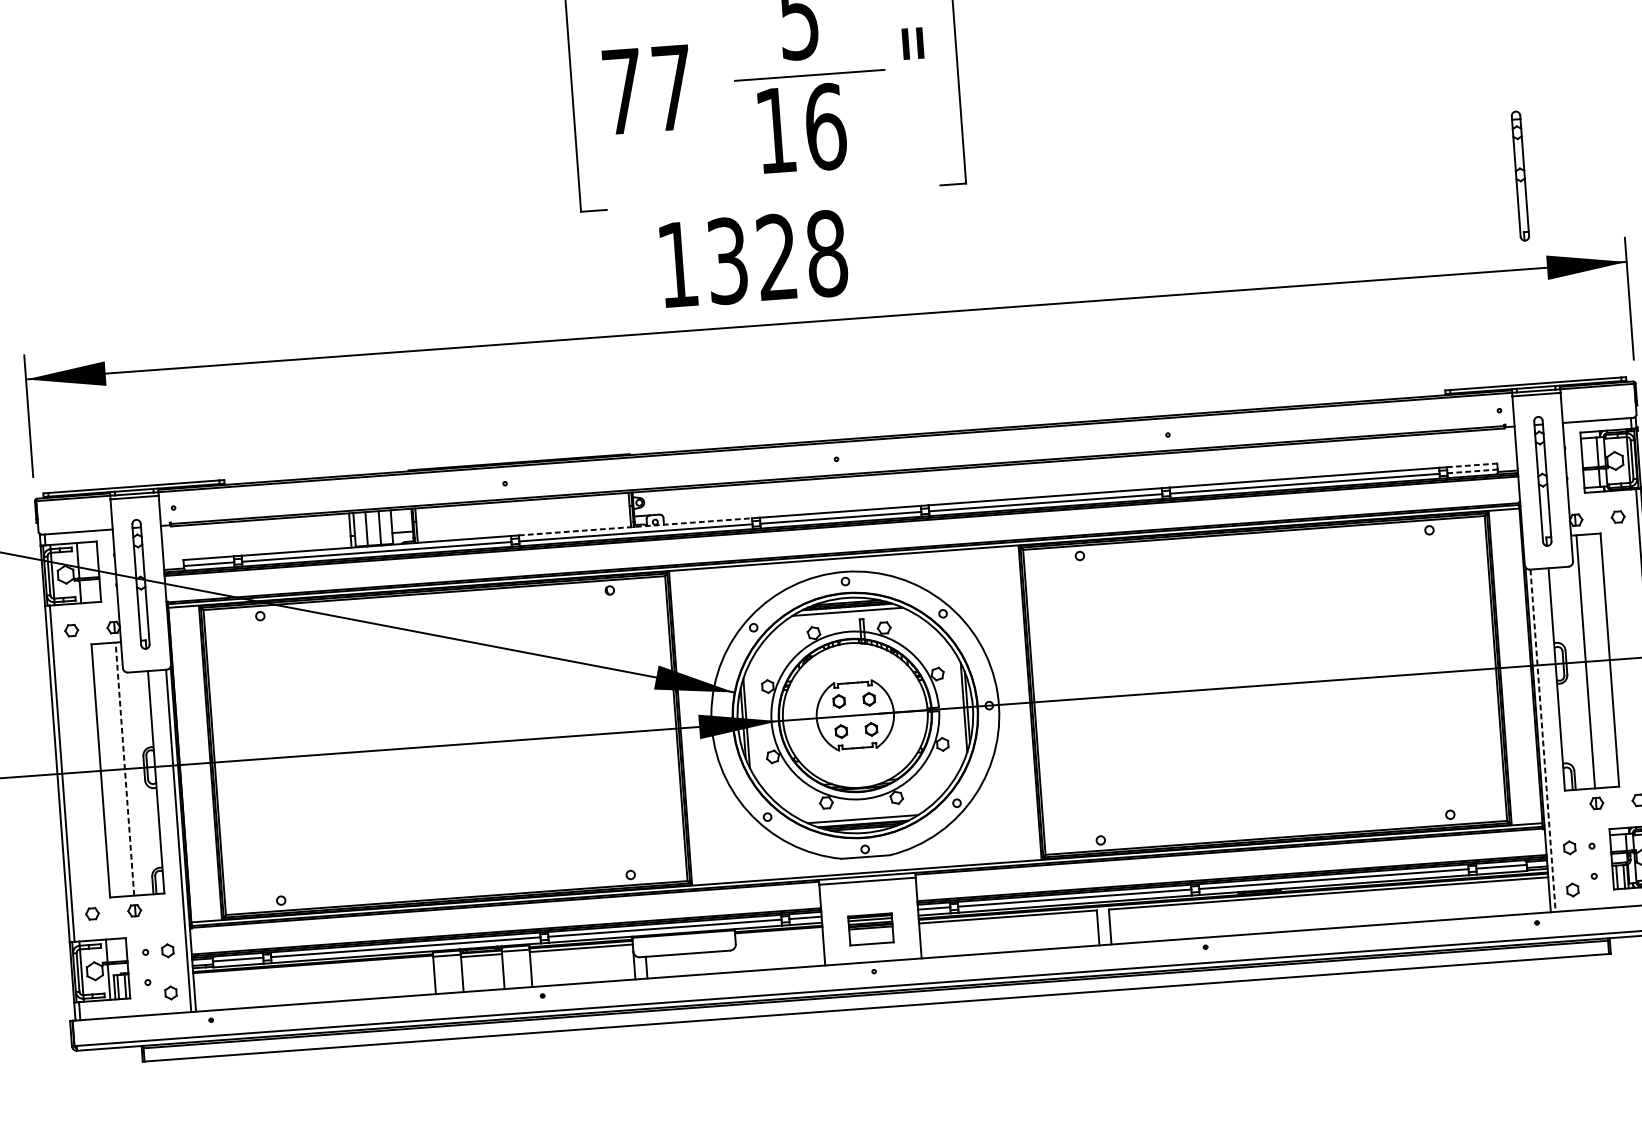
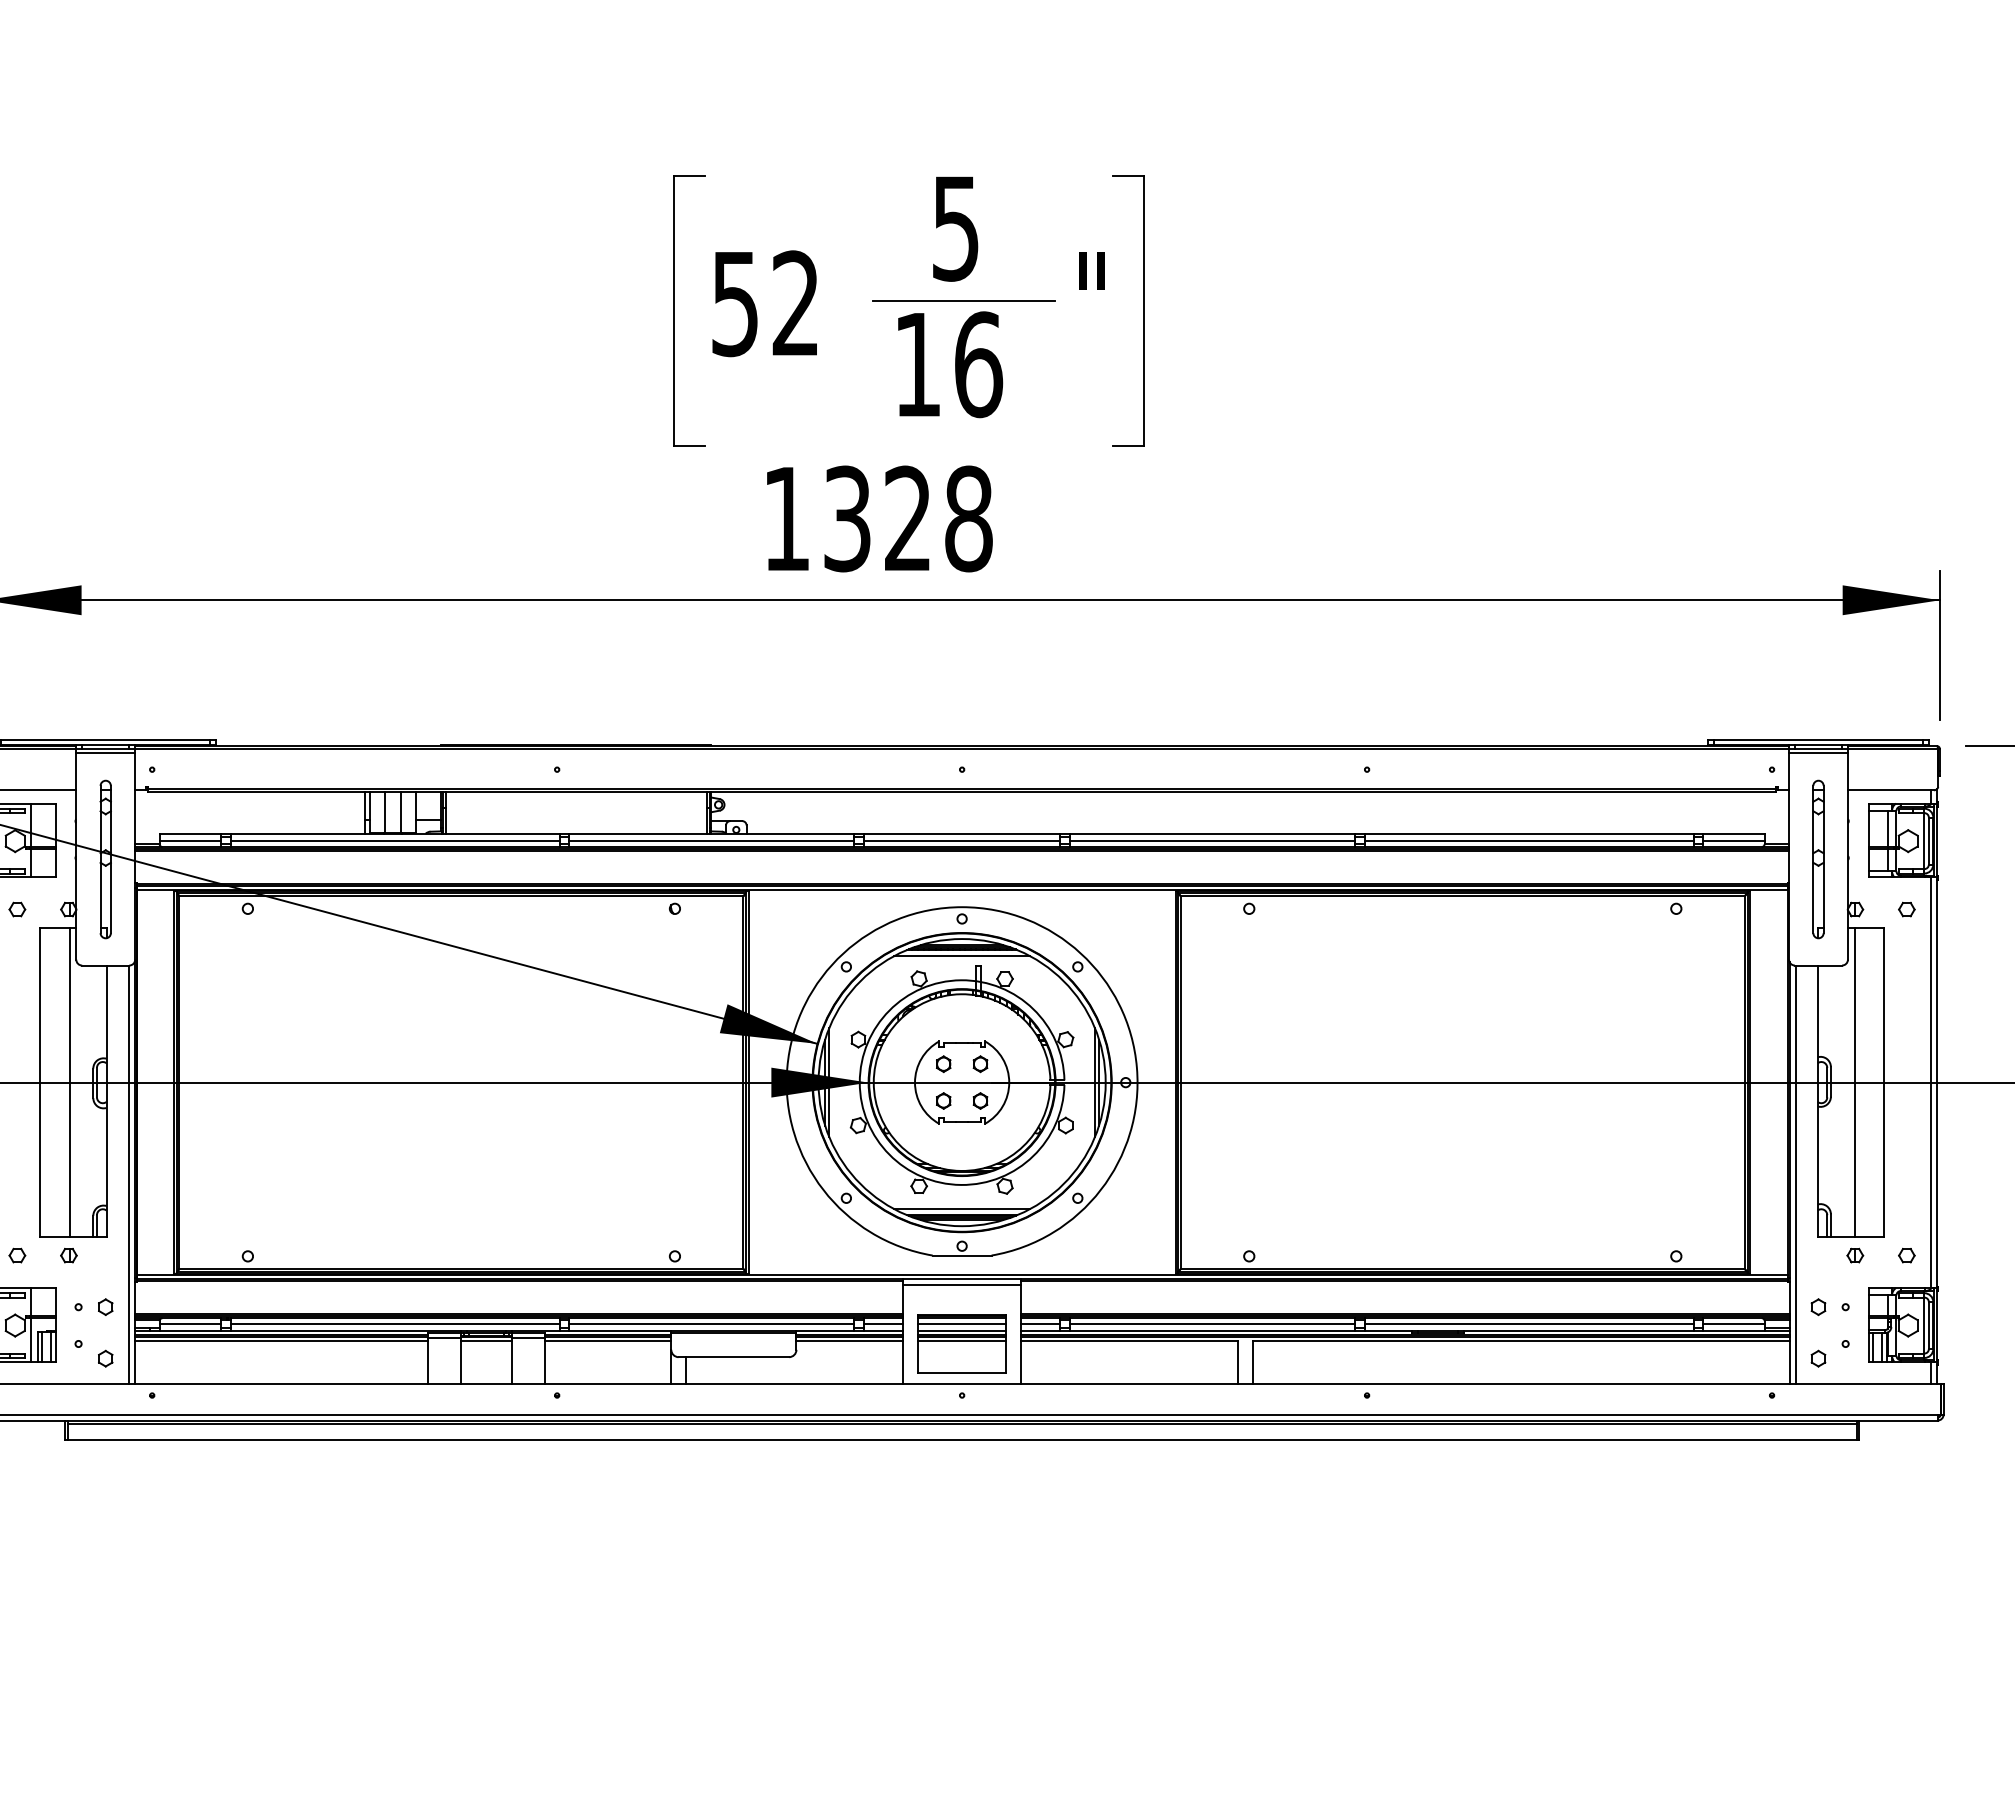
text: (647, 89) -> (765, 303), 77 -> 52
part: (1520, 176) -> (1818, 486), removed
line: (1471, 465) -> (1733, 833), dashed -> solid
line: (1472, 471) -> (1733, 841), dashed -> solid
line: (636, 526) -> (712, 833), dashed -> solid
line: (1543, 741) -> (1795, 1175), dashed -> solid
line: (124, 769) -> (69, 1082), dashed -> solid
part: (870, 929) -> (961, 1343), size x1.67
line: (778, 934) -> (849, 1341), added
line: (313, 968) -> (280, 1341), added

